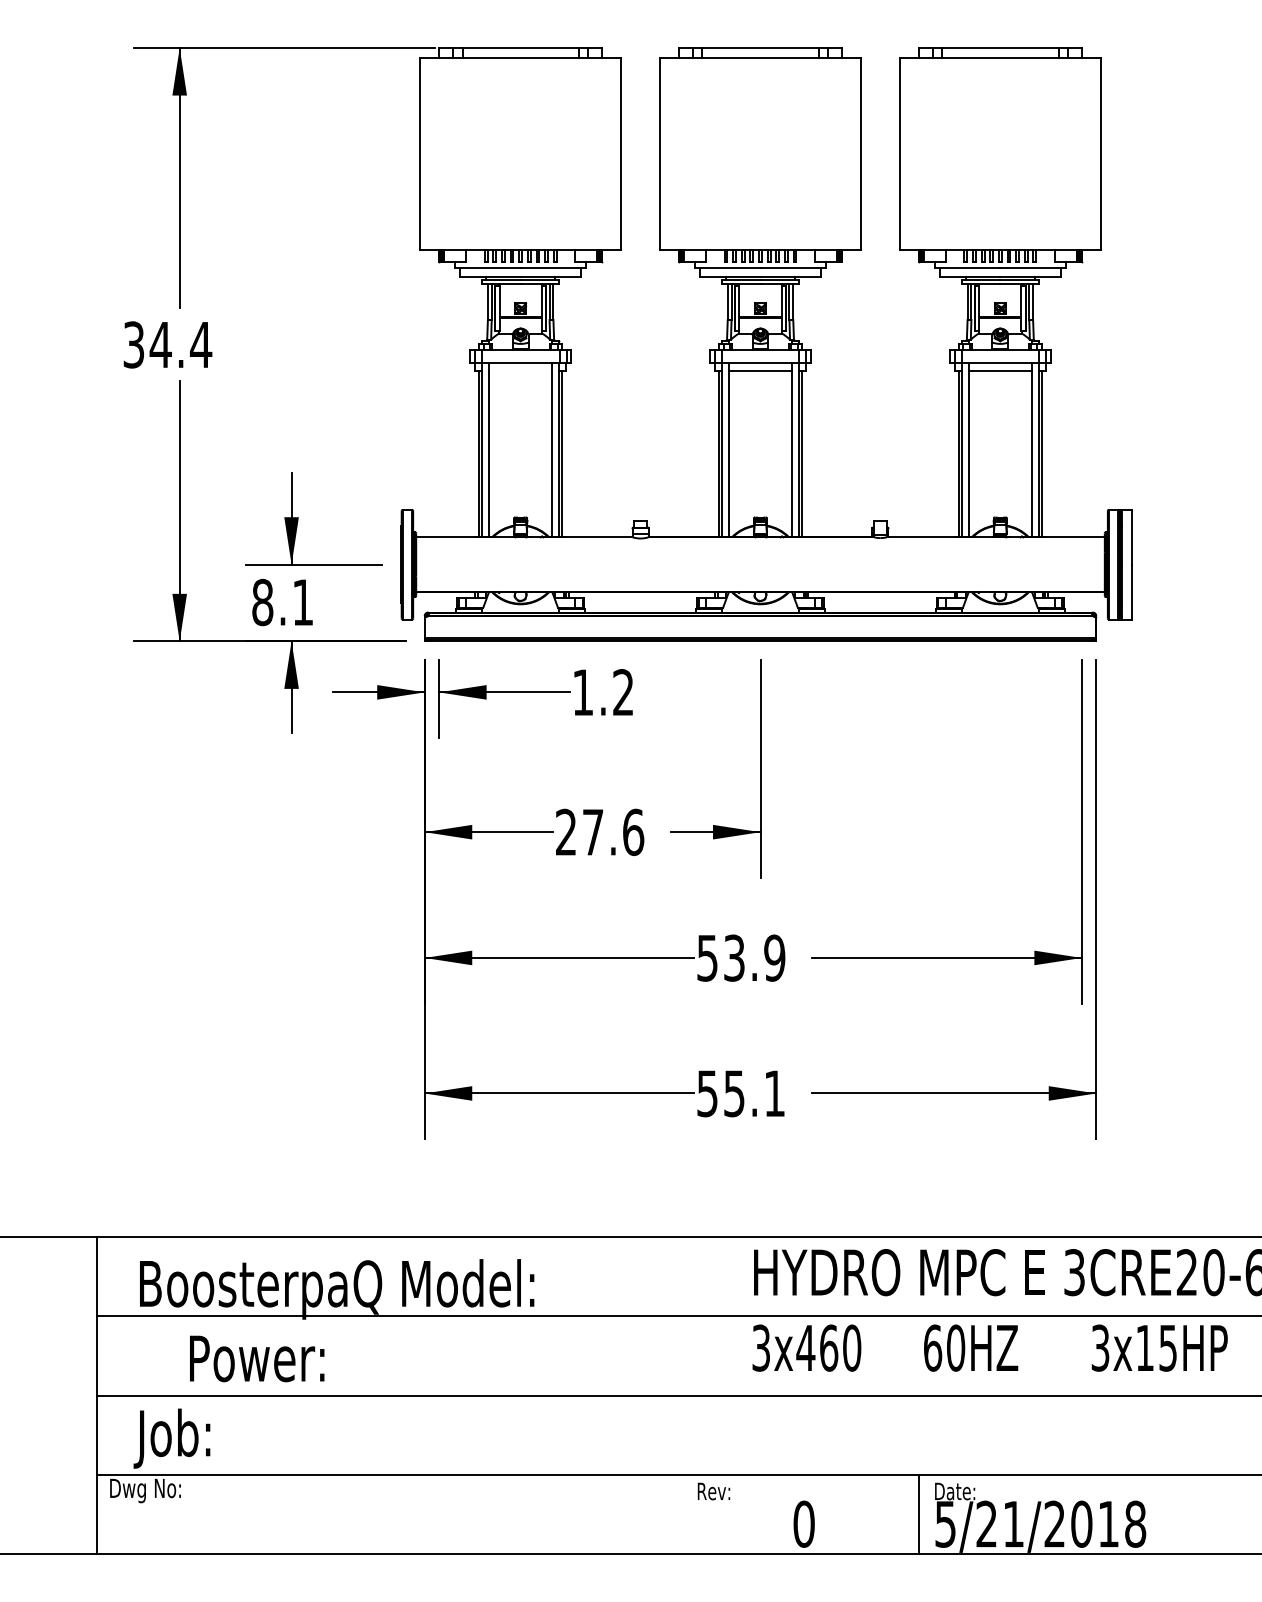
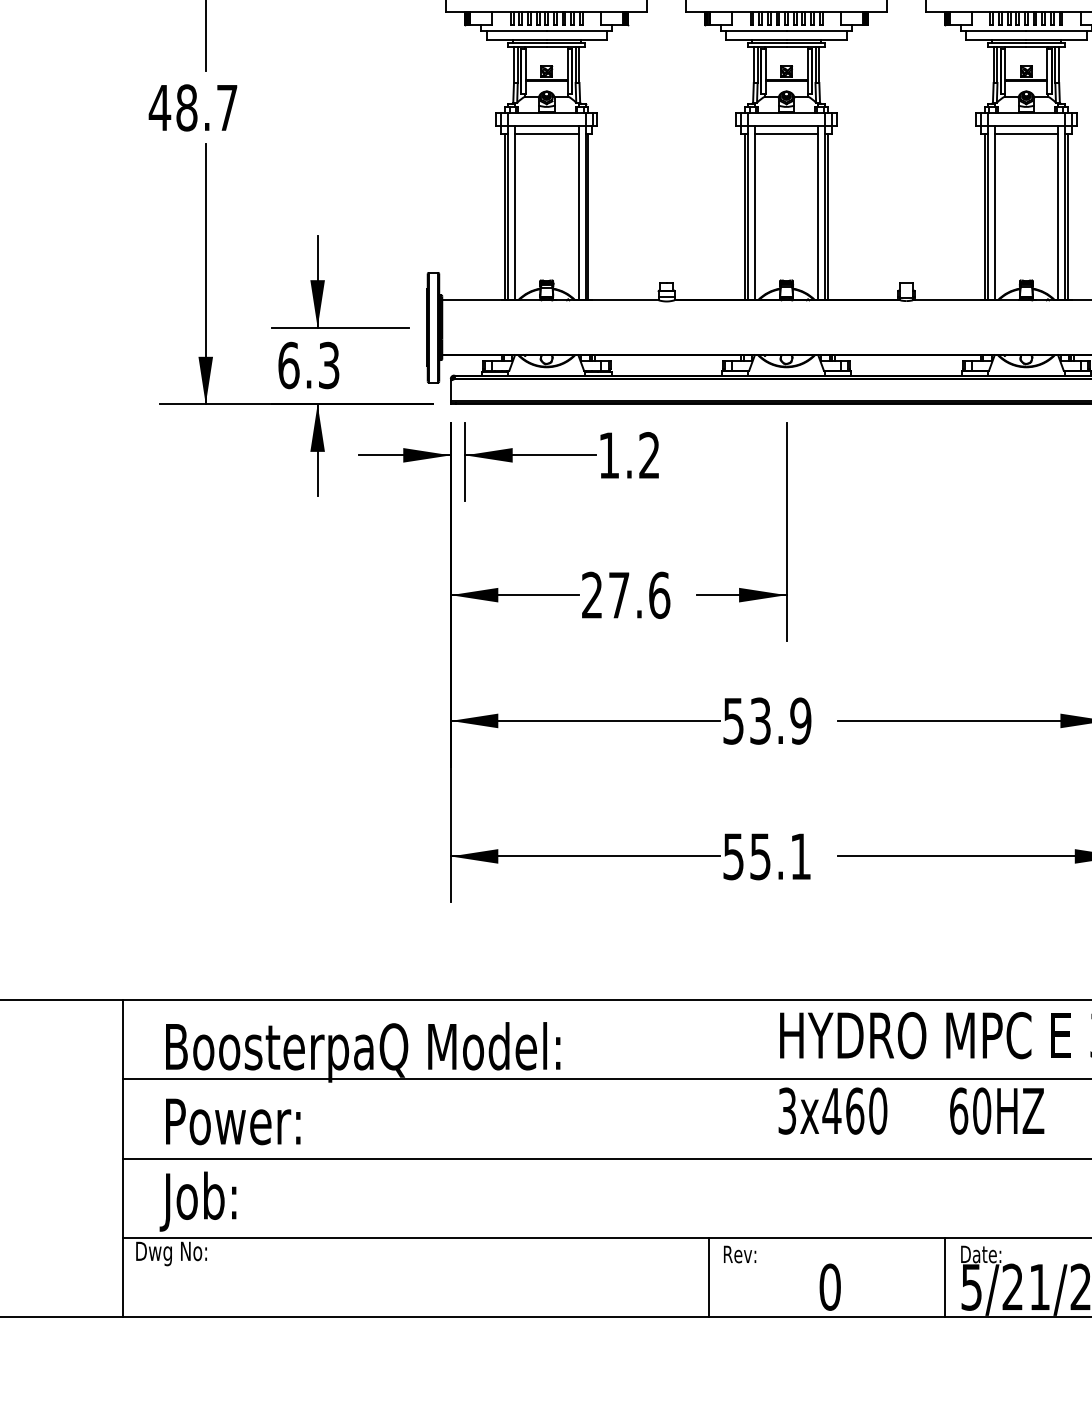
text: (167, 344) -> (193, 107), 34.4 -> 48.7
line: (520, 371) -> (546, 134), added
text: (282, 602) -> (308, 365), 8.1 -> 6.3
text: (257, 1358) -> (233, 1121), moved
line: (683, 1513) -> (709, 1276), added

